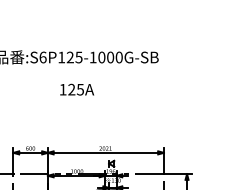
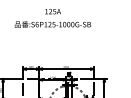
text: (75, 89) -> (52, 11), moved

